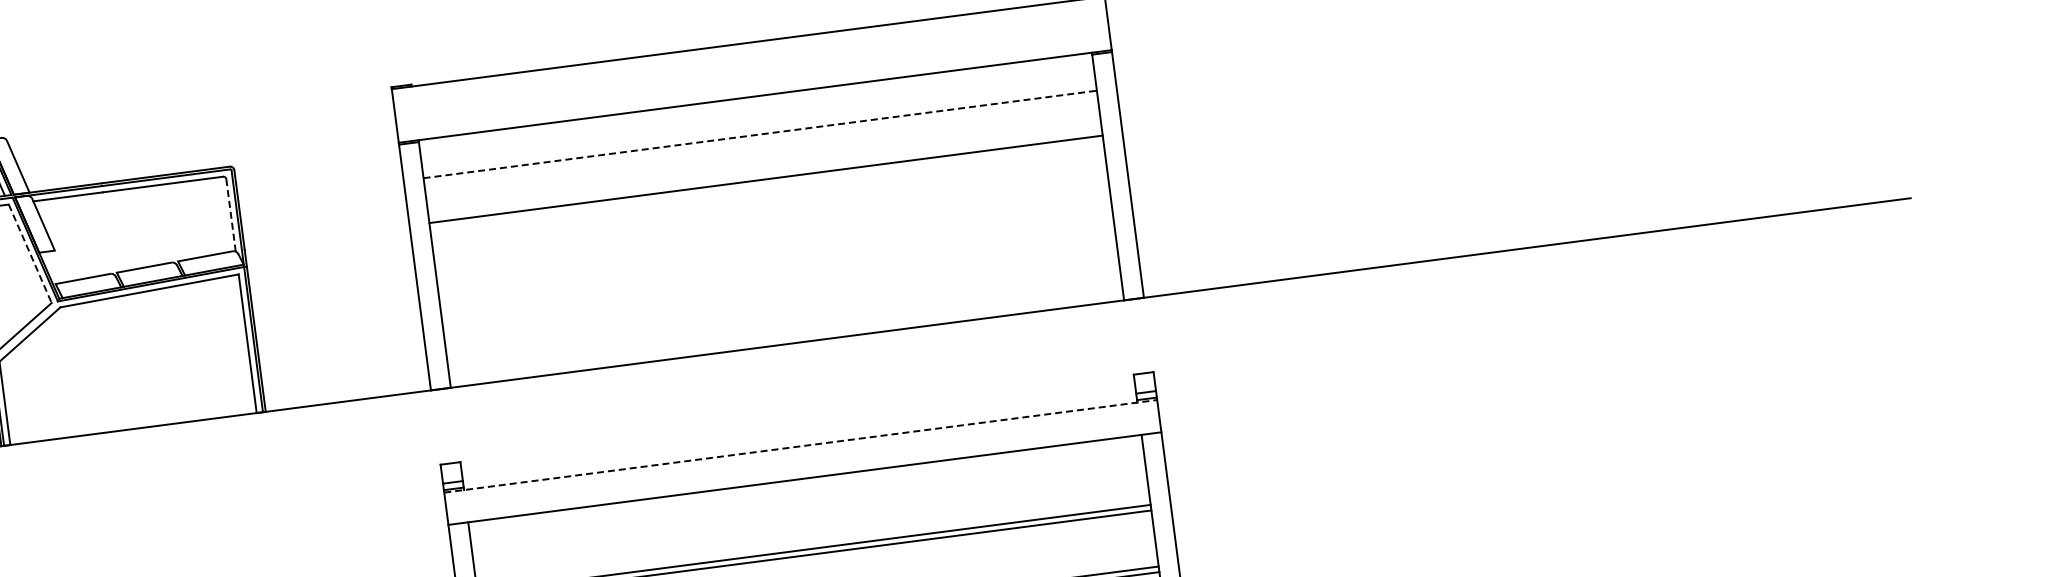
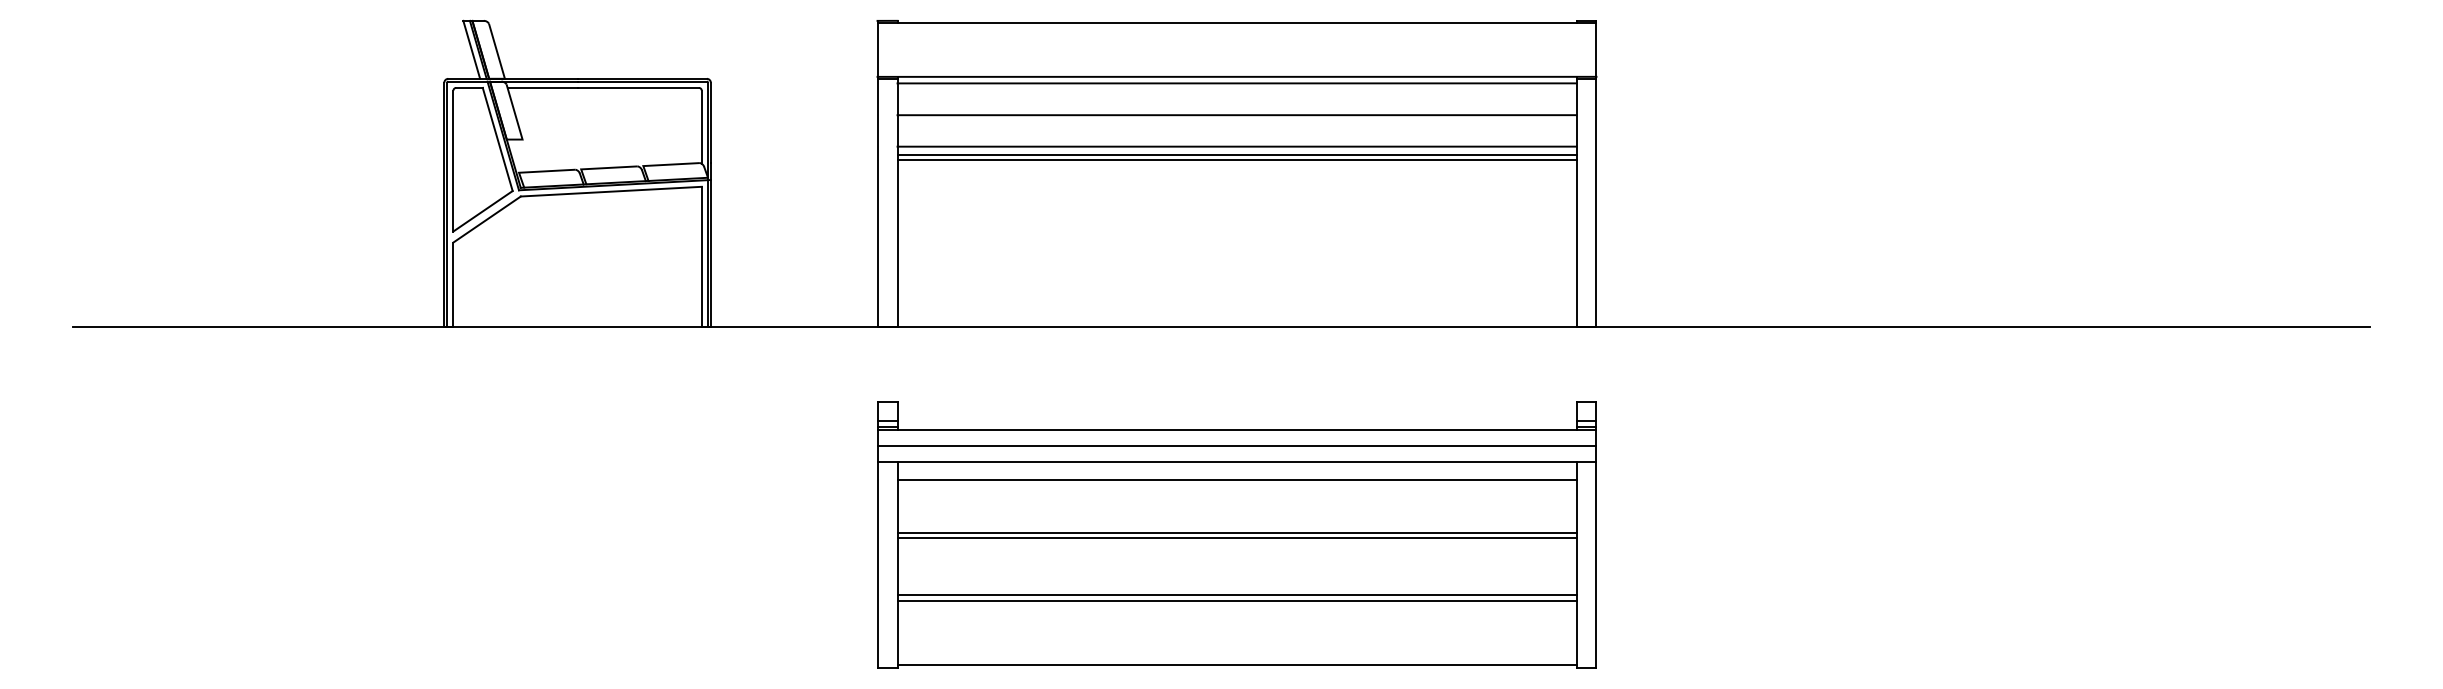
line: (755, 103) -> (1236, 83), added
line: (760, 134) -> (1237, 115), dashed -> solid
line: (763, 165) -> (1236, 146), added
line: (764, 174) -> (1236, 155), added
line: (230, 215) -> (701, 127), dashed -> solid
line: (30, 253) -> (497, 139), dashed -> solid
line: (801, 446) -> (1237, 429), dashed -> solid
line: (802, 463) -> (1236, 446), added
line: (806, 495) -> (1236, 479), added

